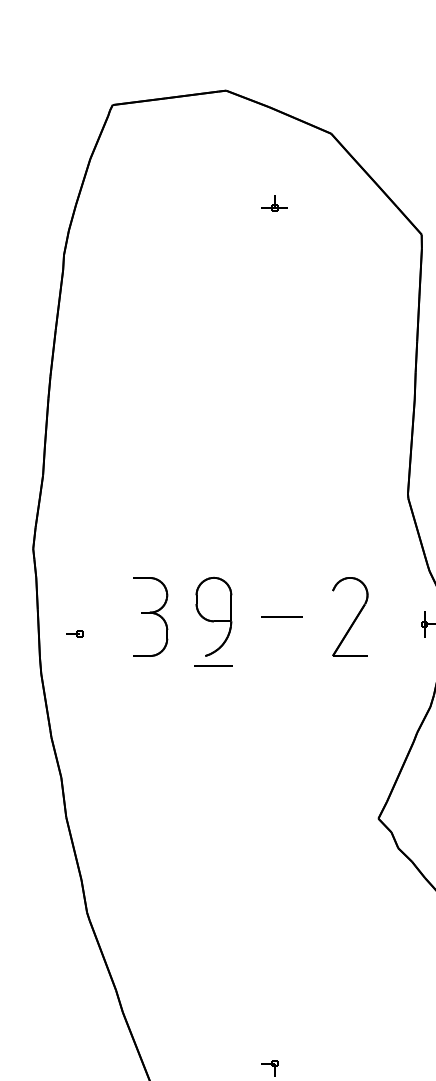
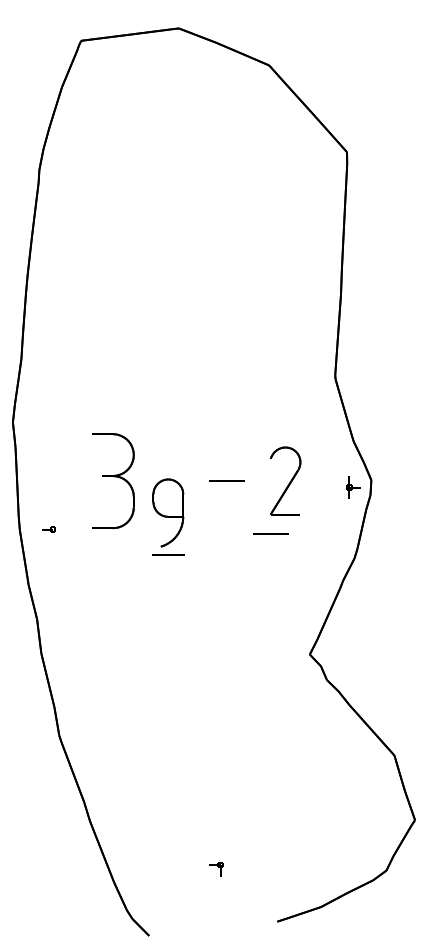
part: (274, 203) -> (220, 125), removed
part: (150, 616) -> (113, 480), size x1.4
part: (214, 620) -> (168, 516), moved
part: (74, 633) -> (48, 529), moved
line: (332, 677) -> (270, 533), added

